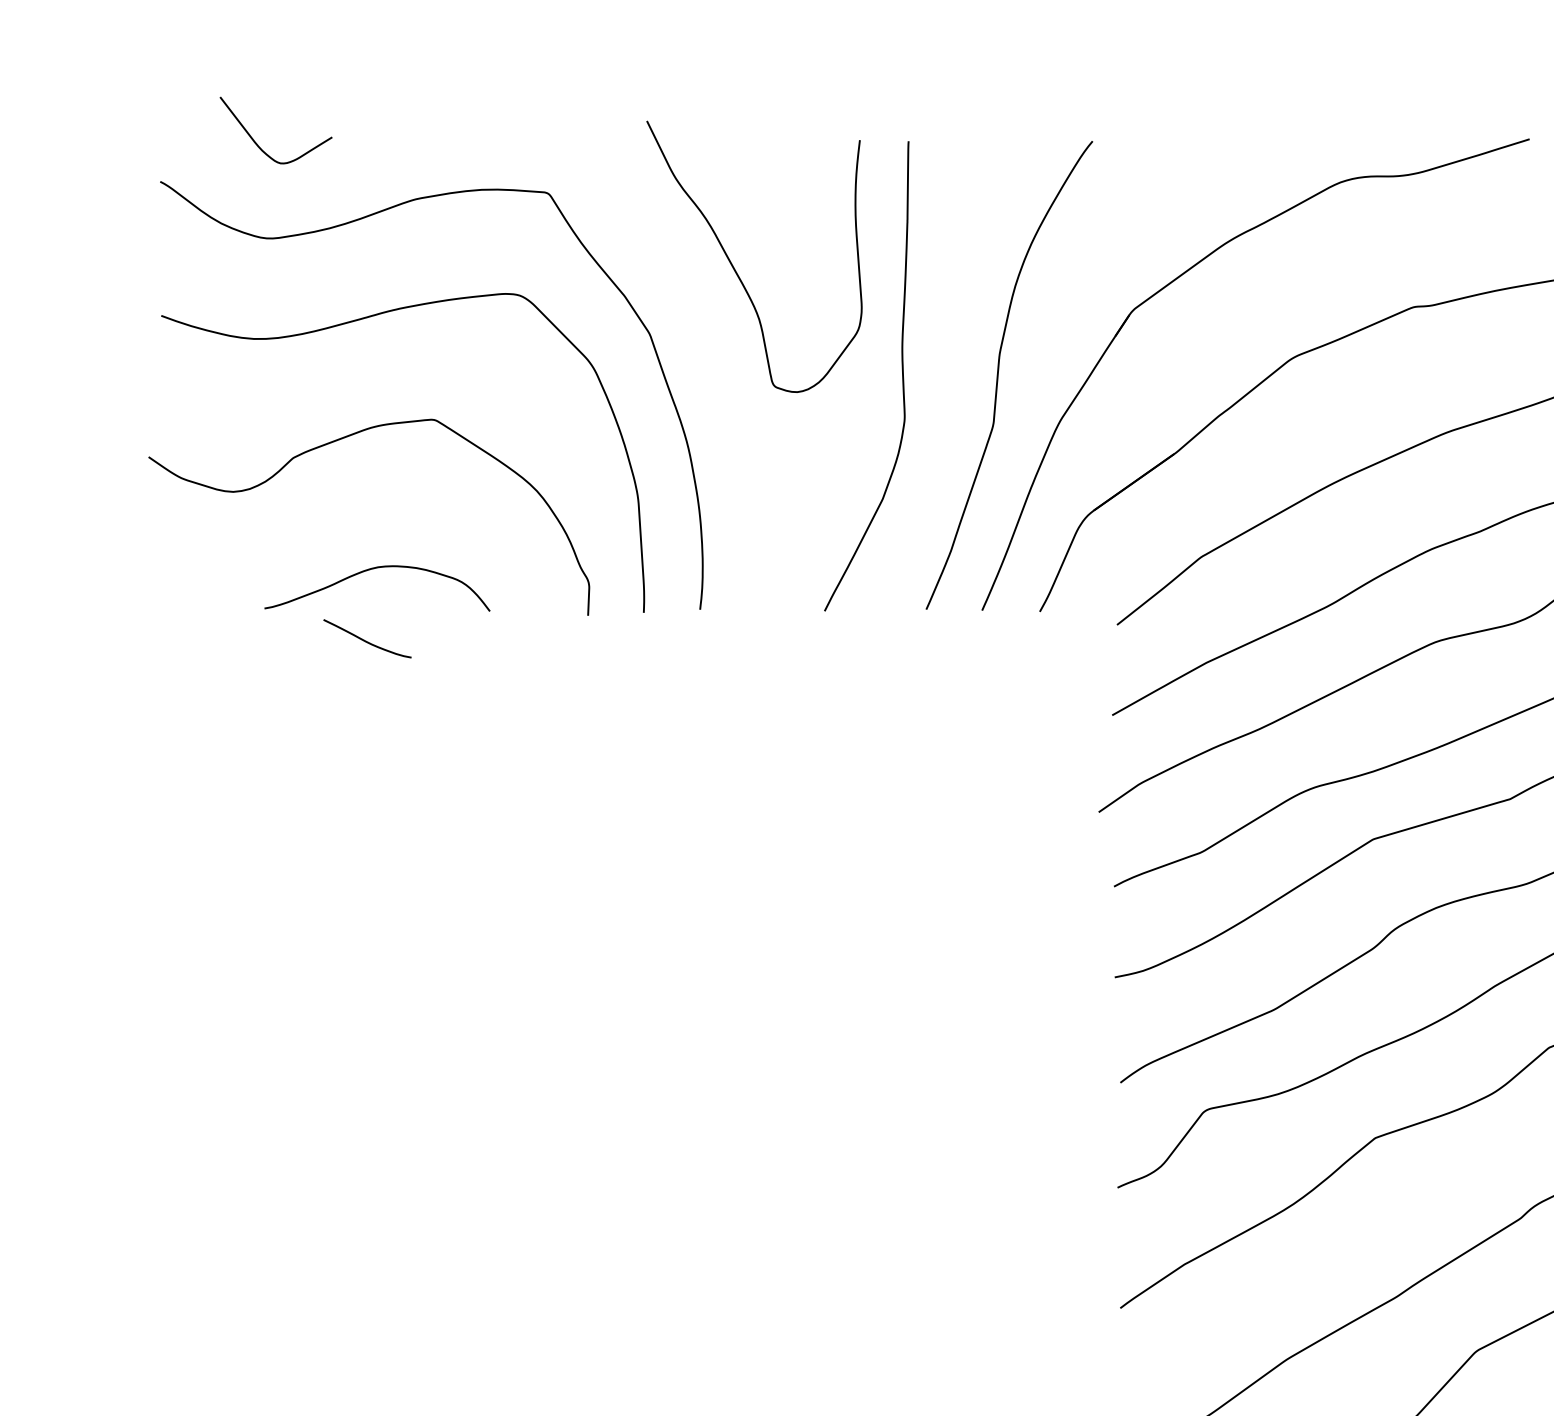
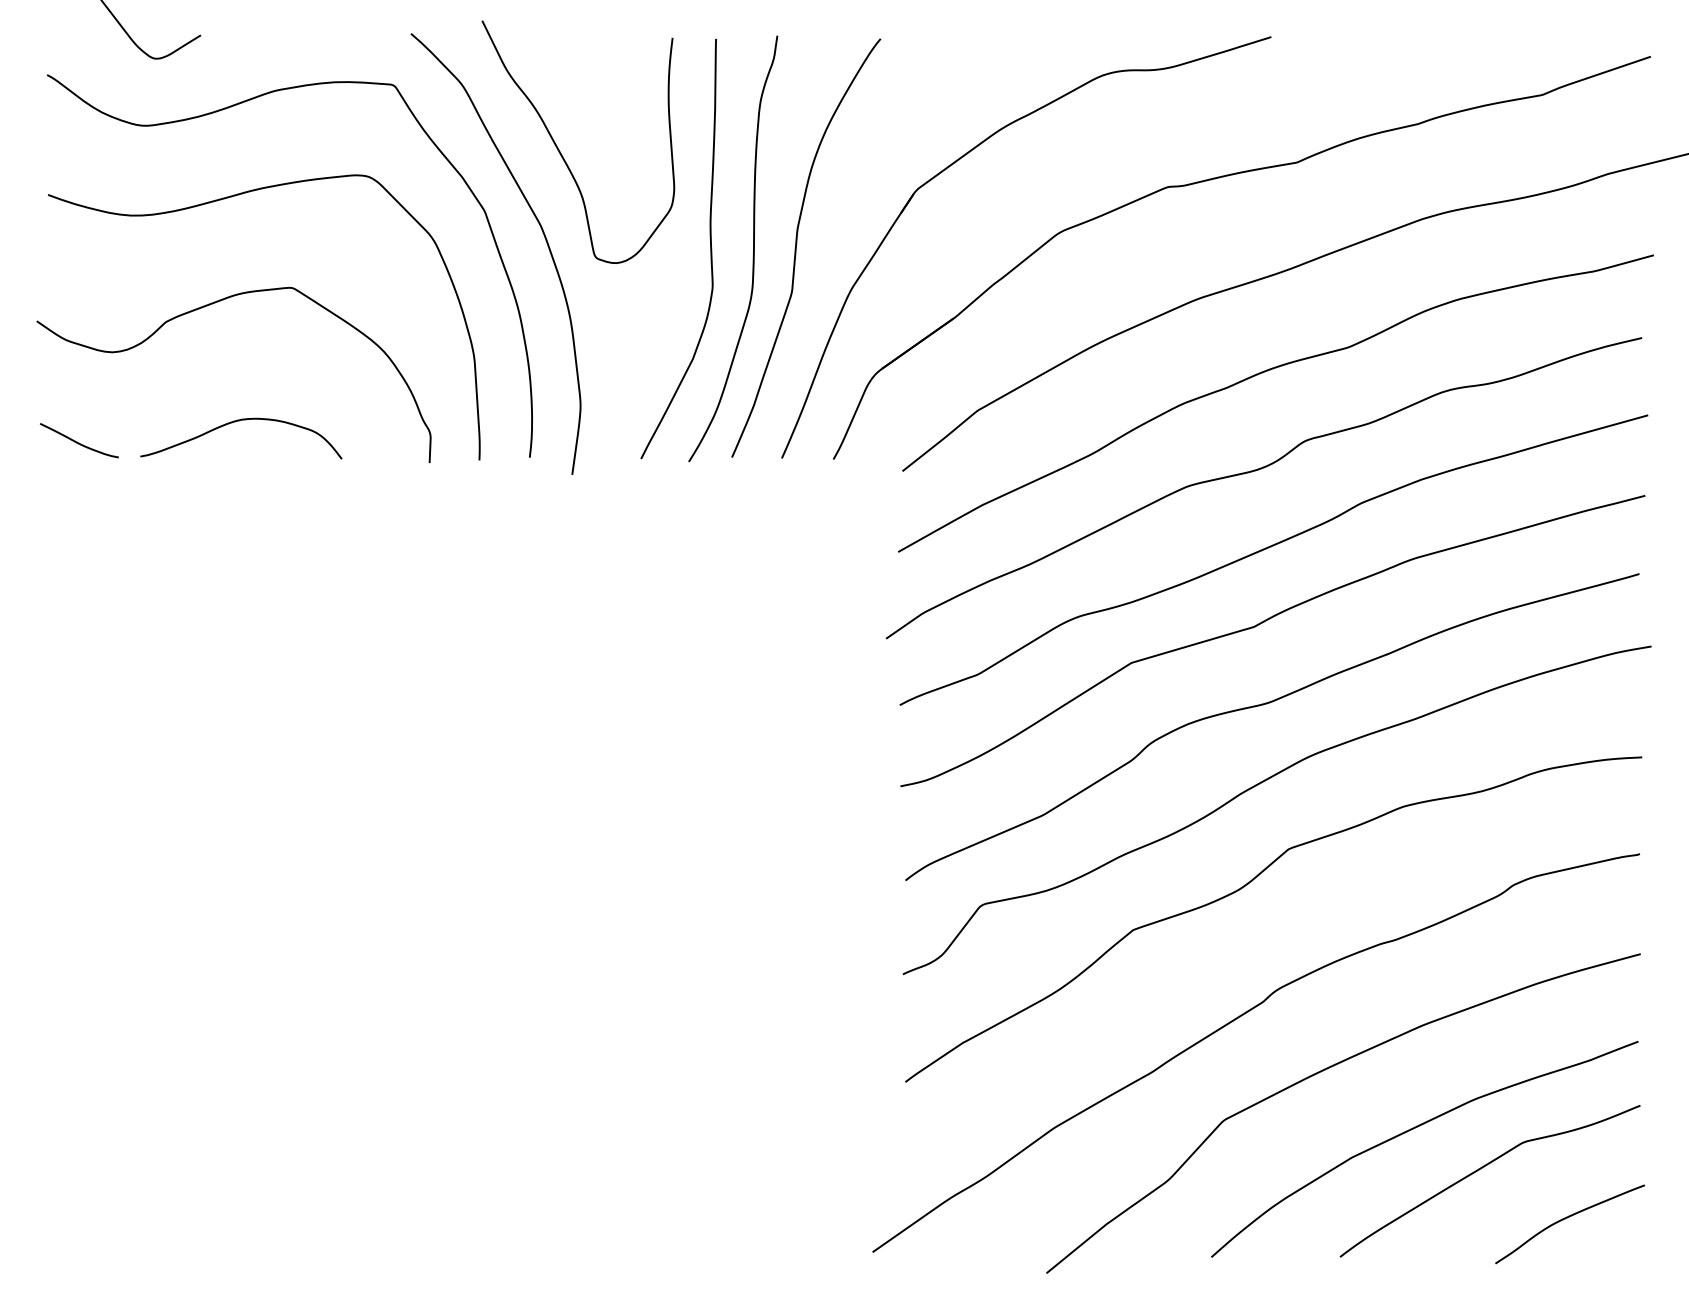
curve: (716, 364) -> (544, 238), added
curve: (950, 375) -> (753, 248), added
curve: (367, 640) -> (79, 442), moved

